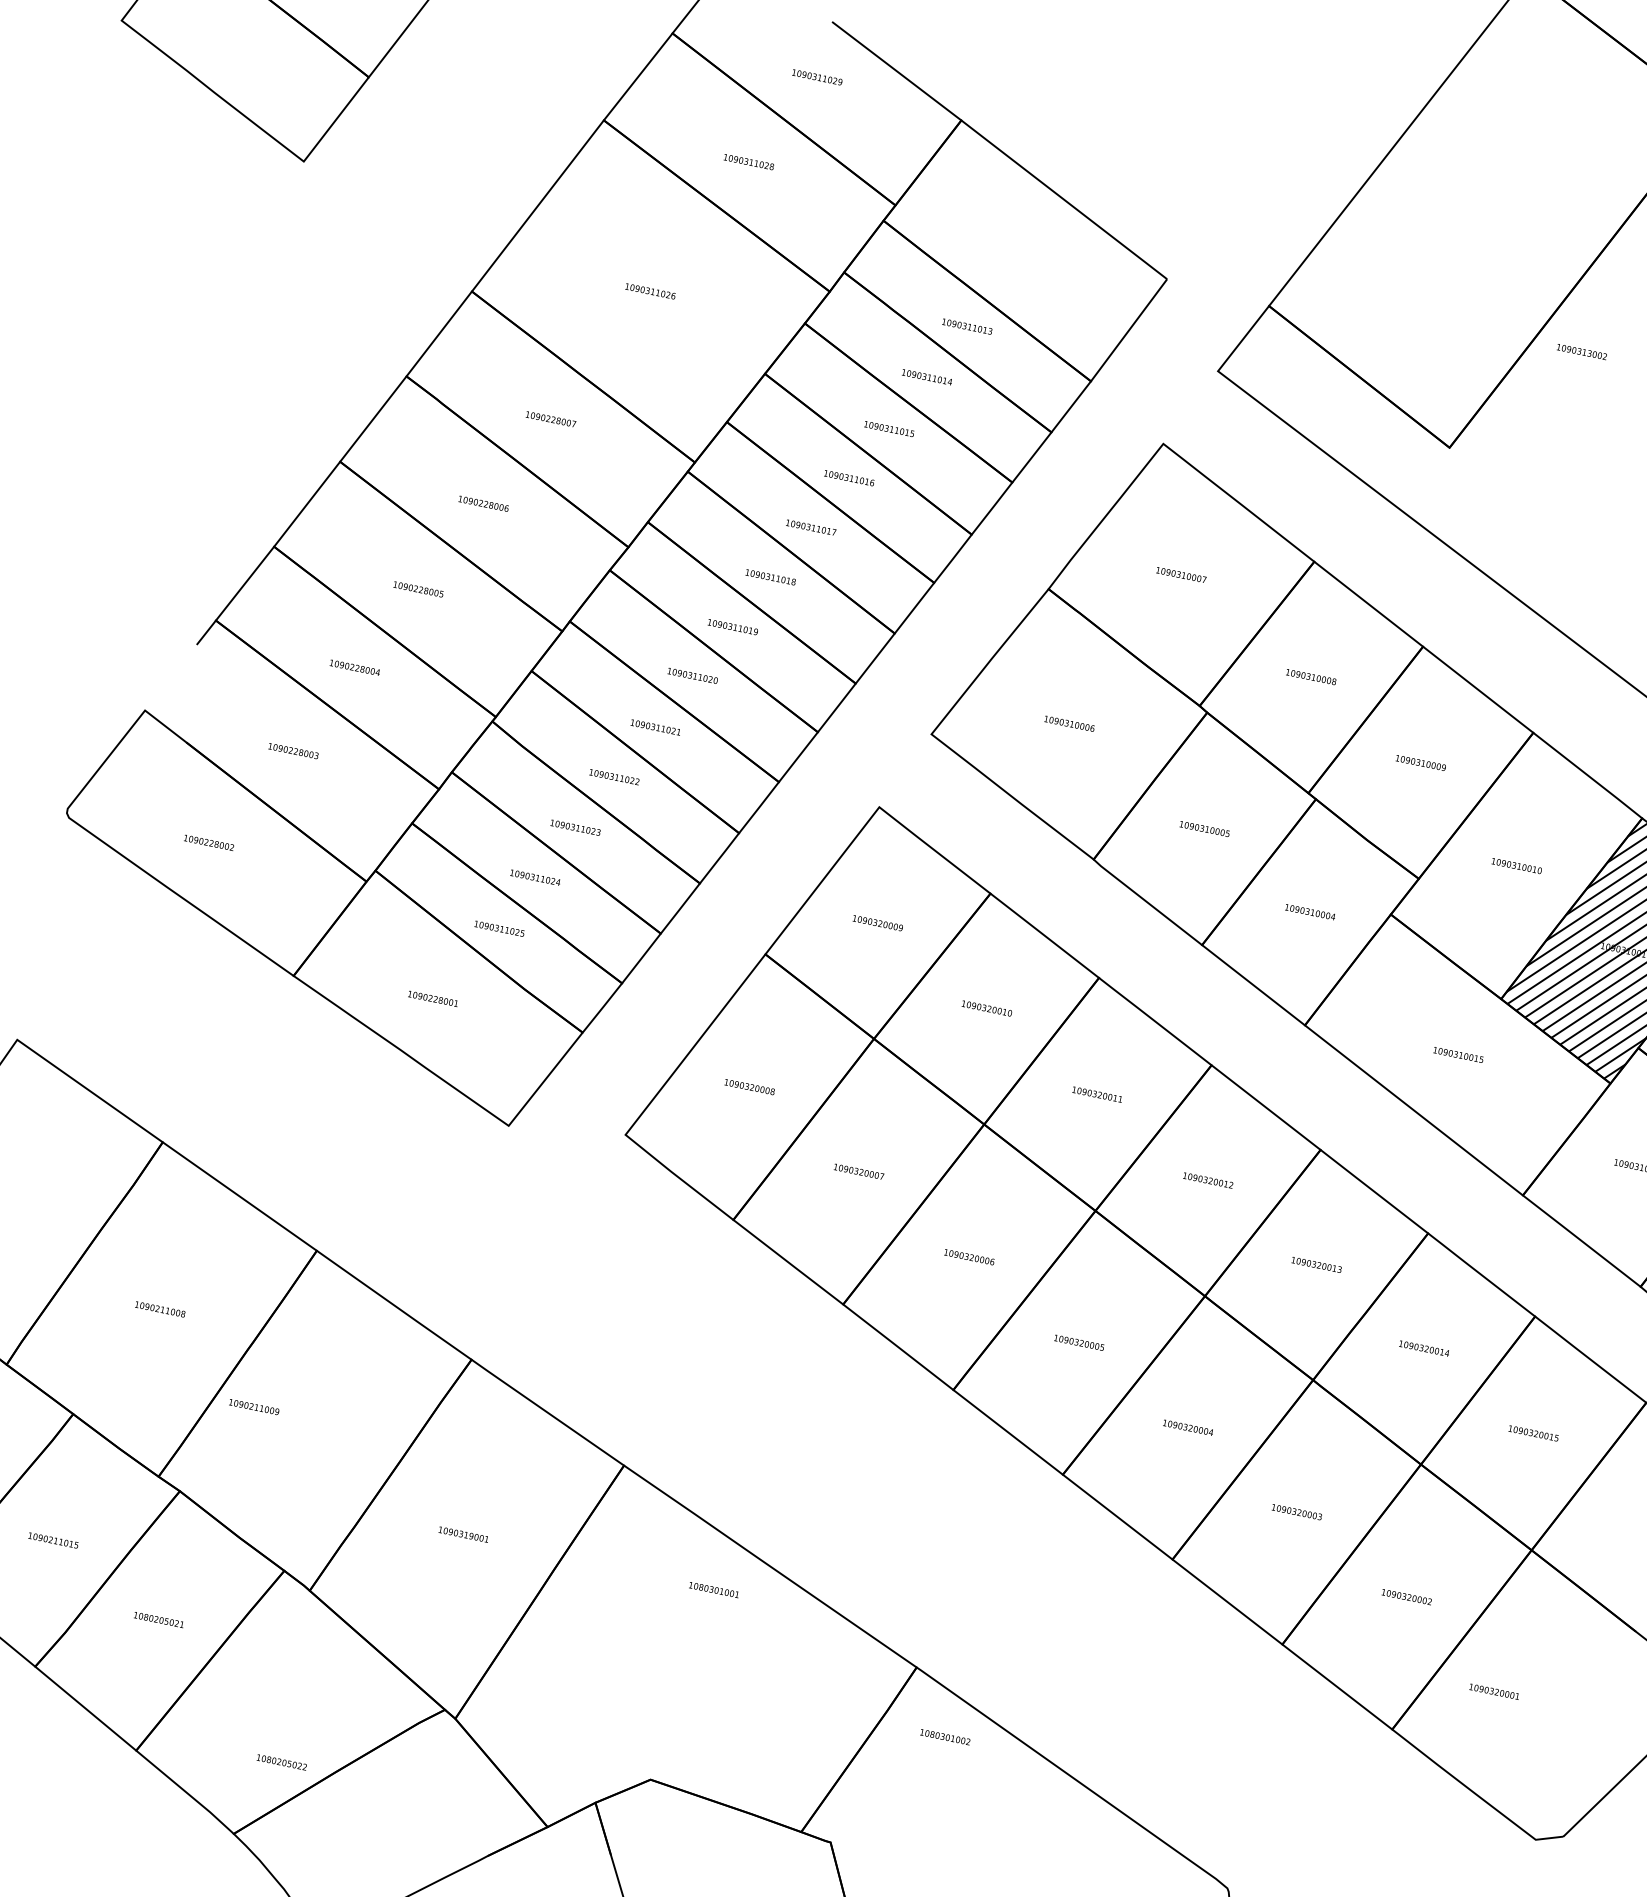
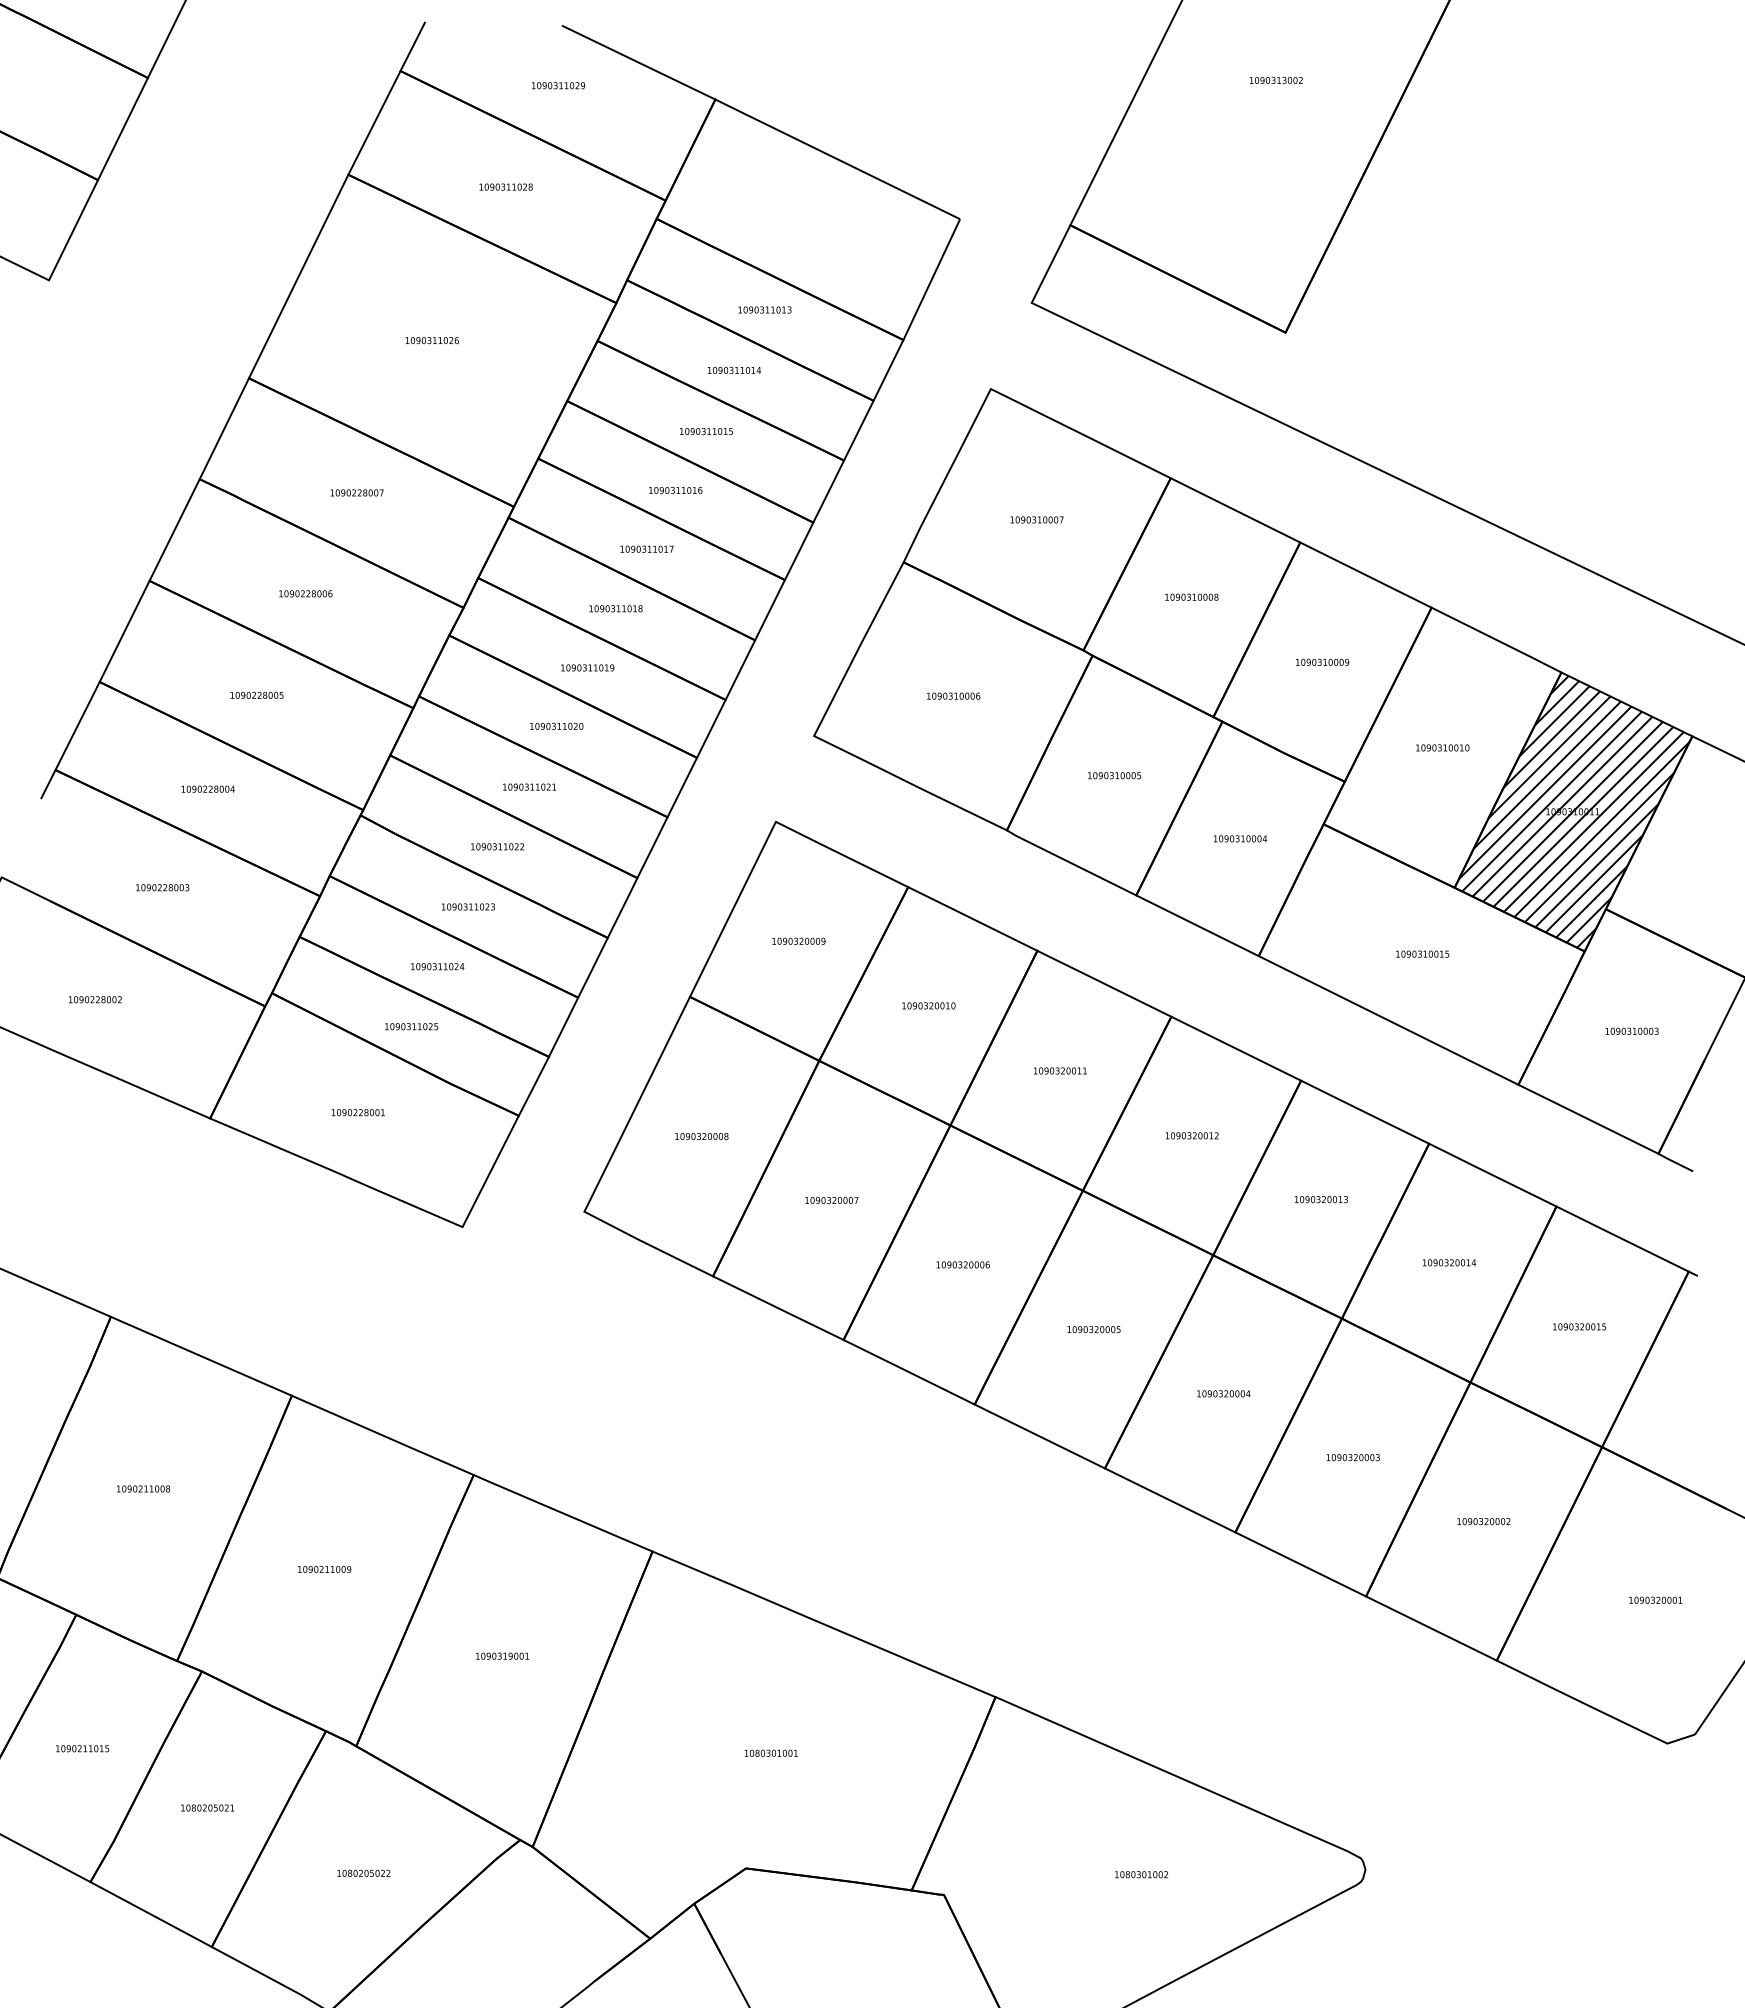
text: (1581, 351) -> (1275, 80), moved
text: (254, 1406) -> (324, 1568), moved
text: (713, 1589) -> (770, 1752), moved
text: (1494, 1690) -> (1655, 1599), moved
text: (945, 1737) -> (1141, 1874), moved
text: (281, 1761) -> (363, 1872), moved

